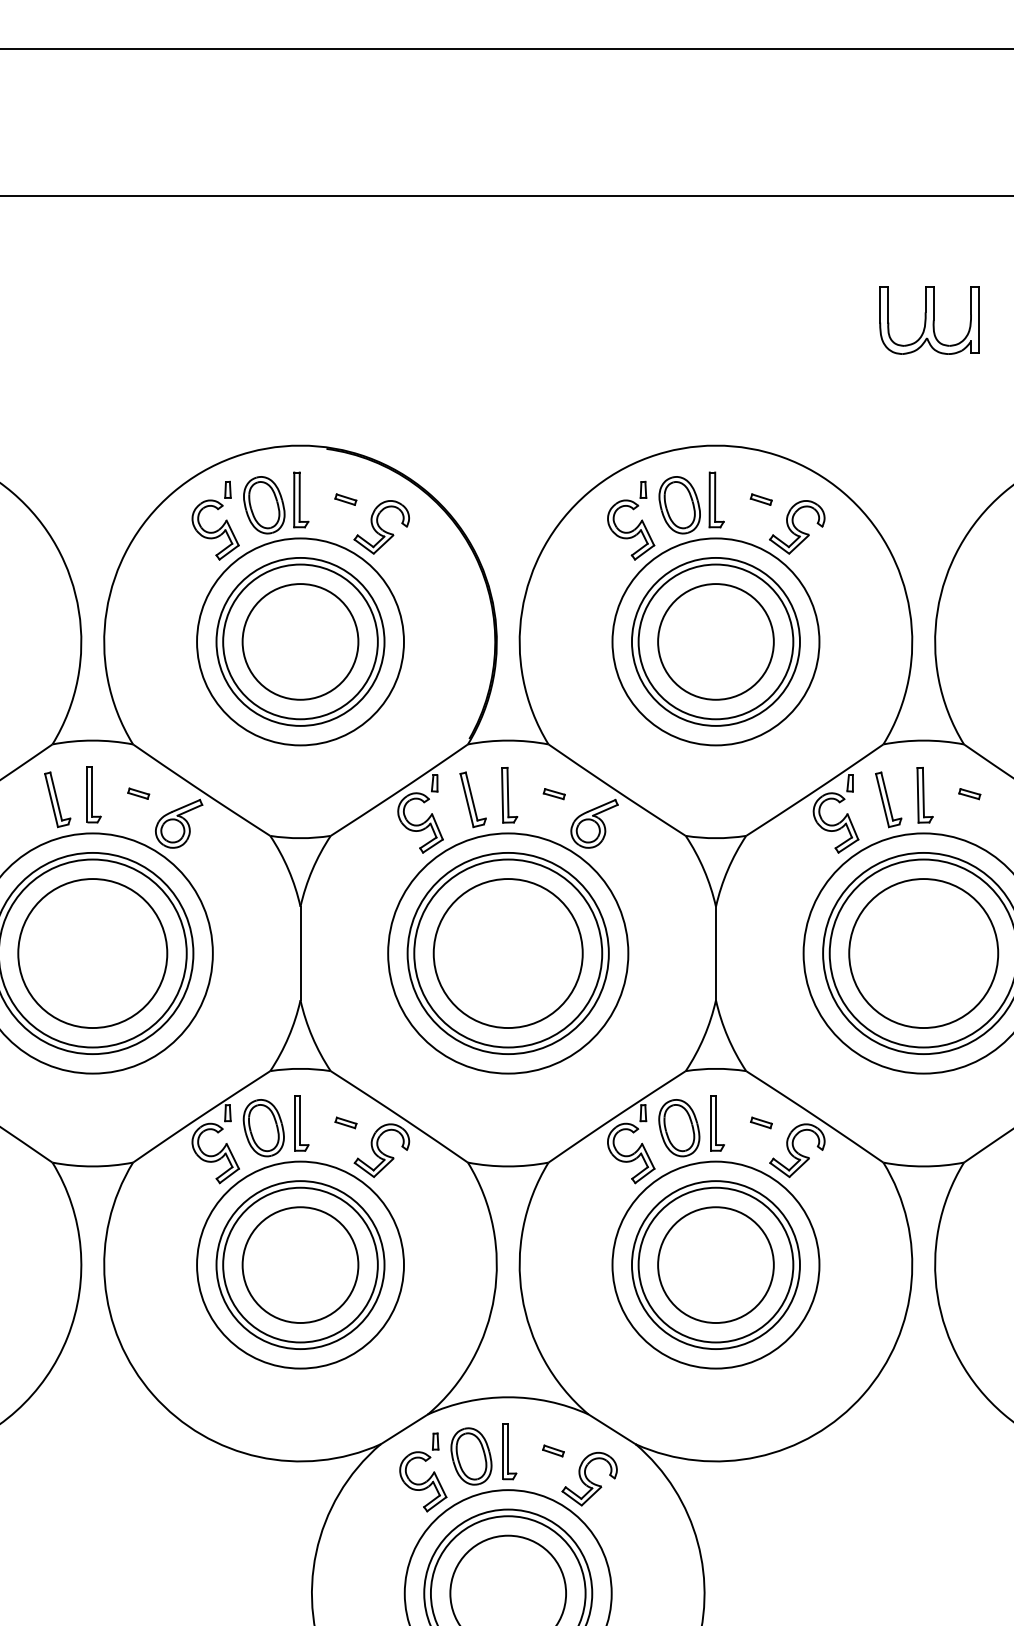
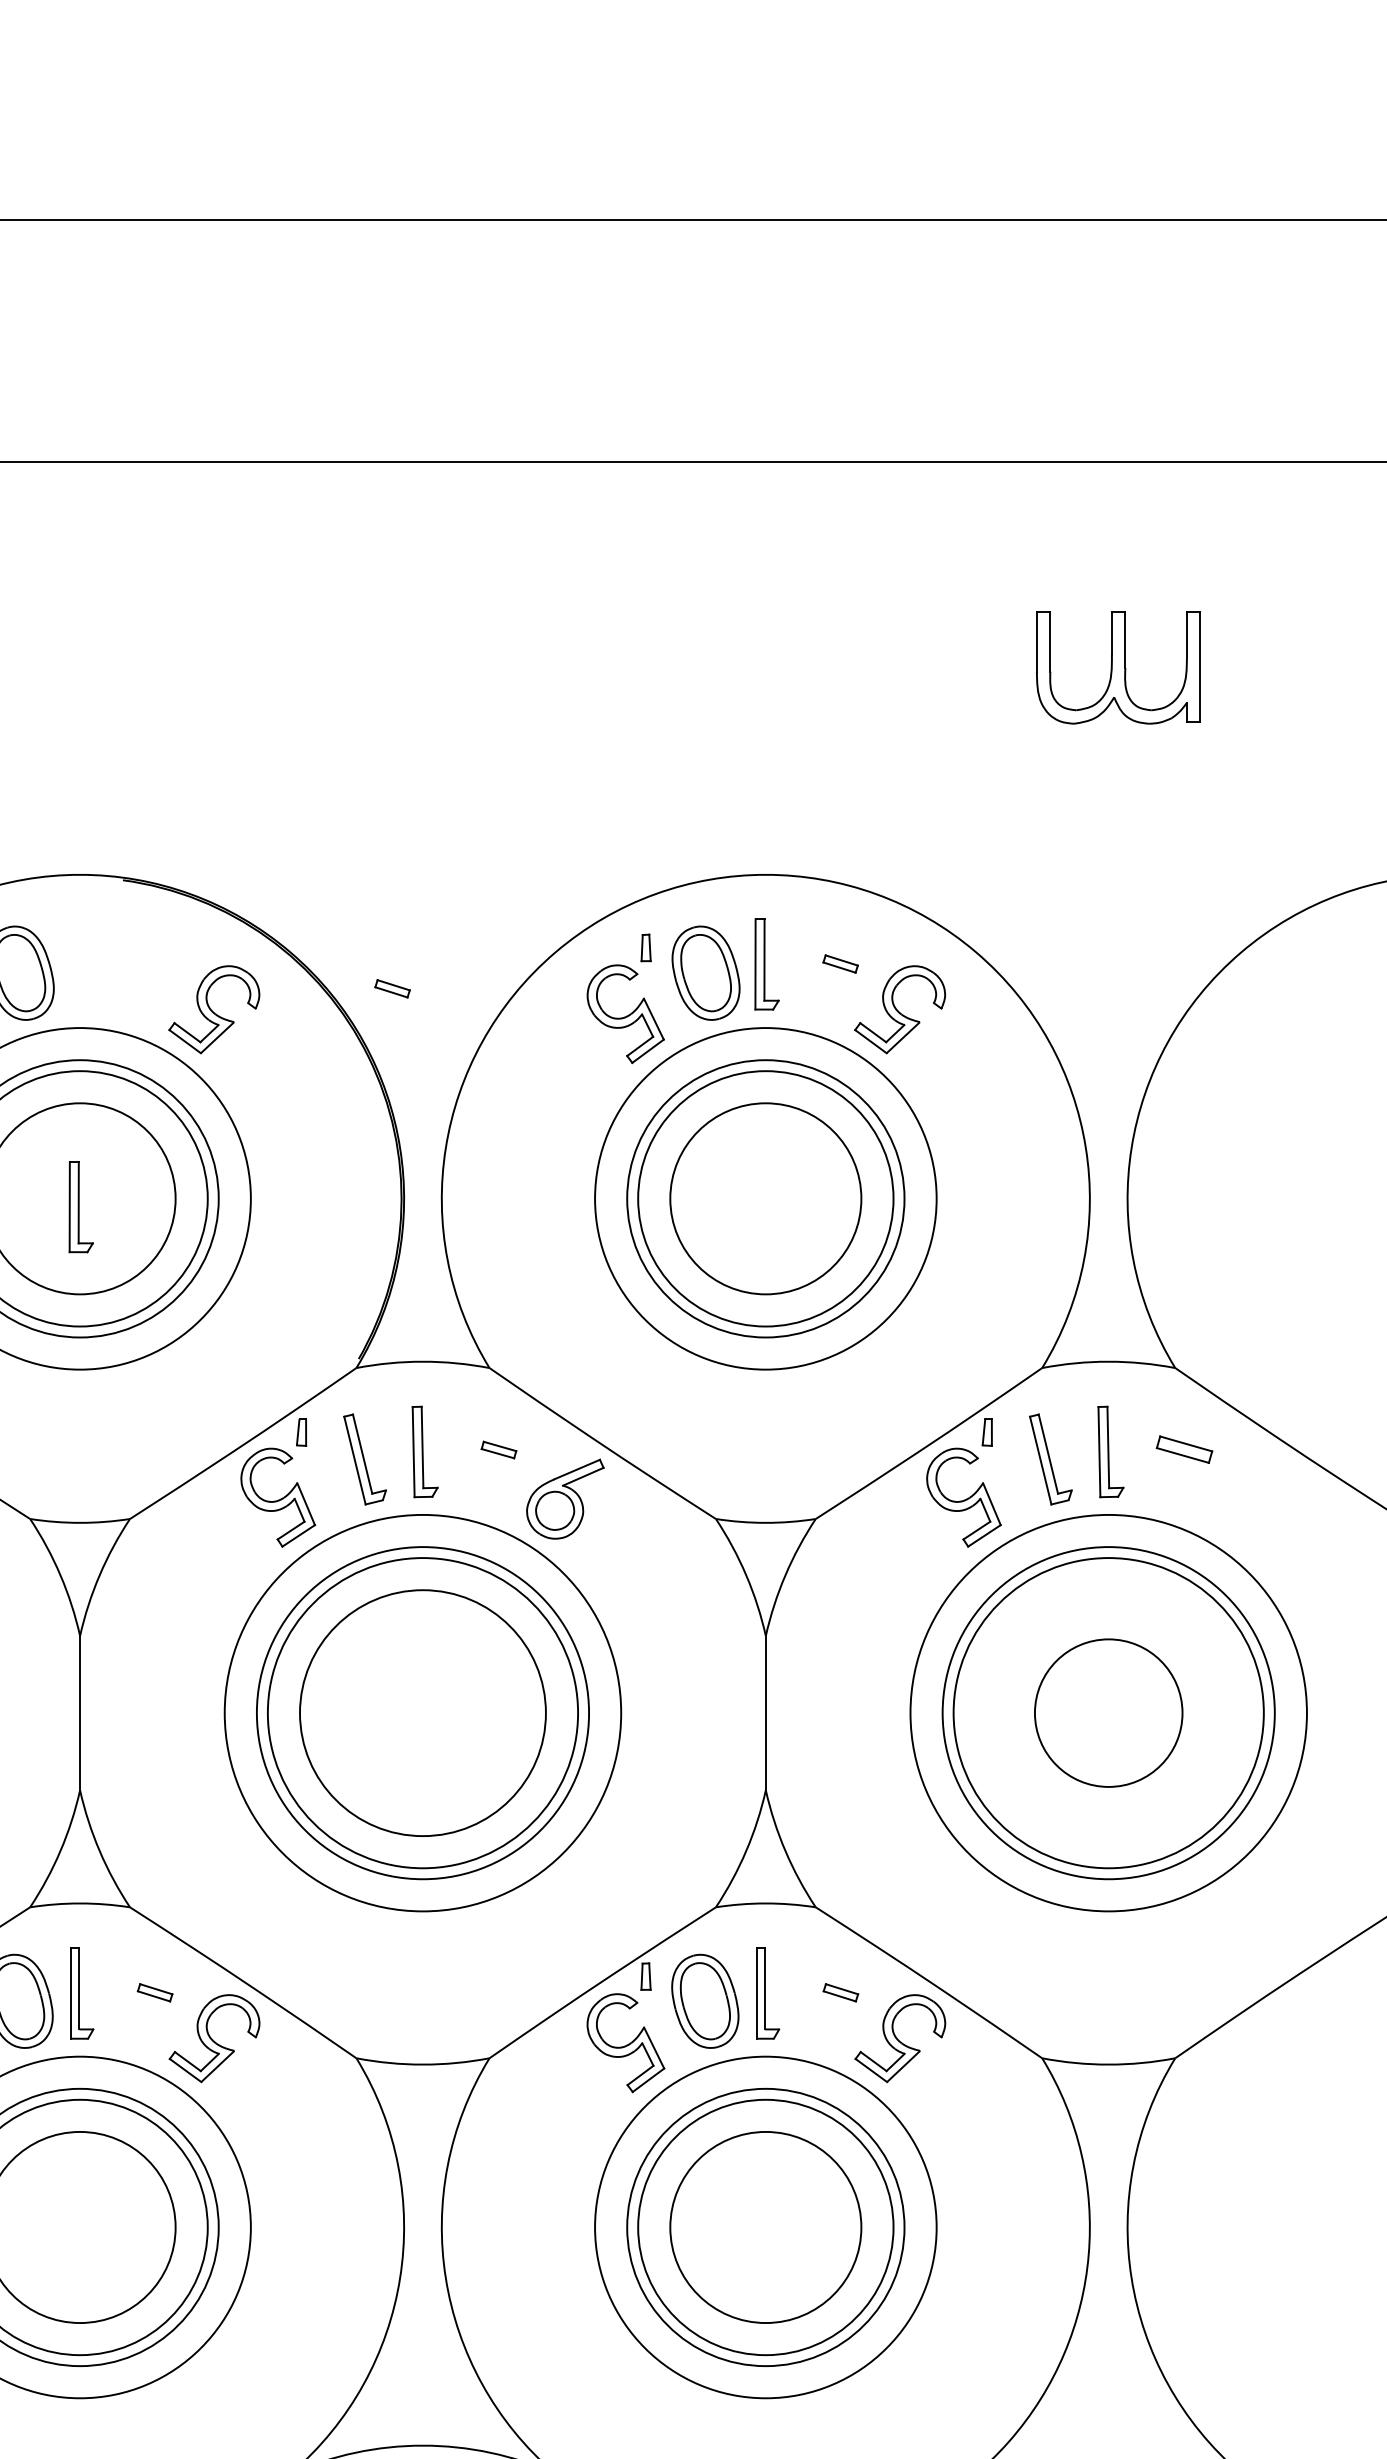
part: (301, 499) -> (81, 1206), moved
part: (345, 499) -> (392, 988), moved
part: (969, 794) -> (1184, 1450), size x1.6
circle: (923, 953) -> (1108, 1713), size x0.6

